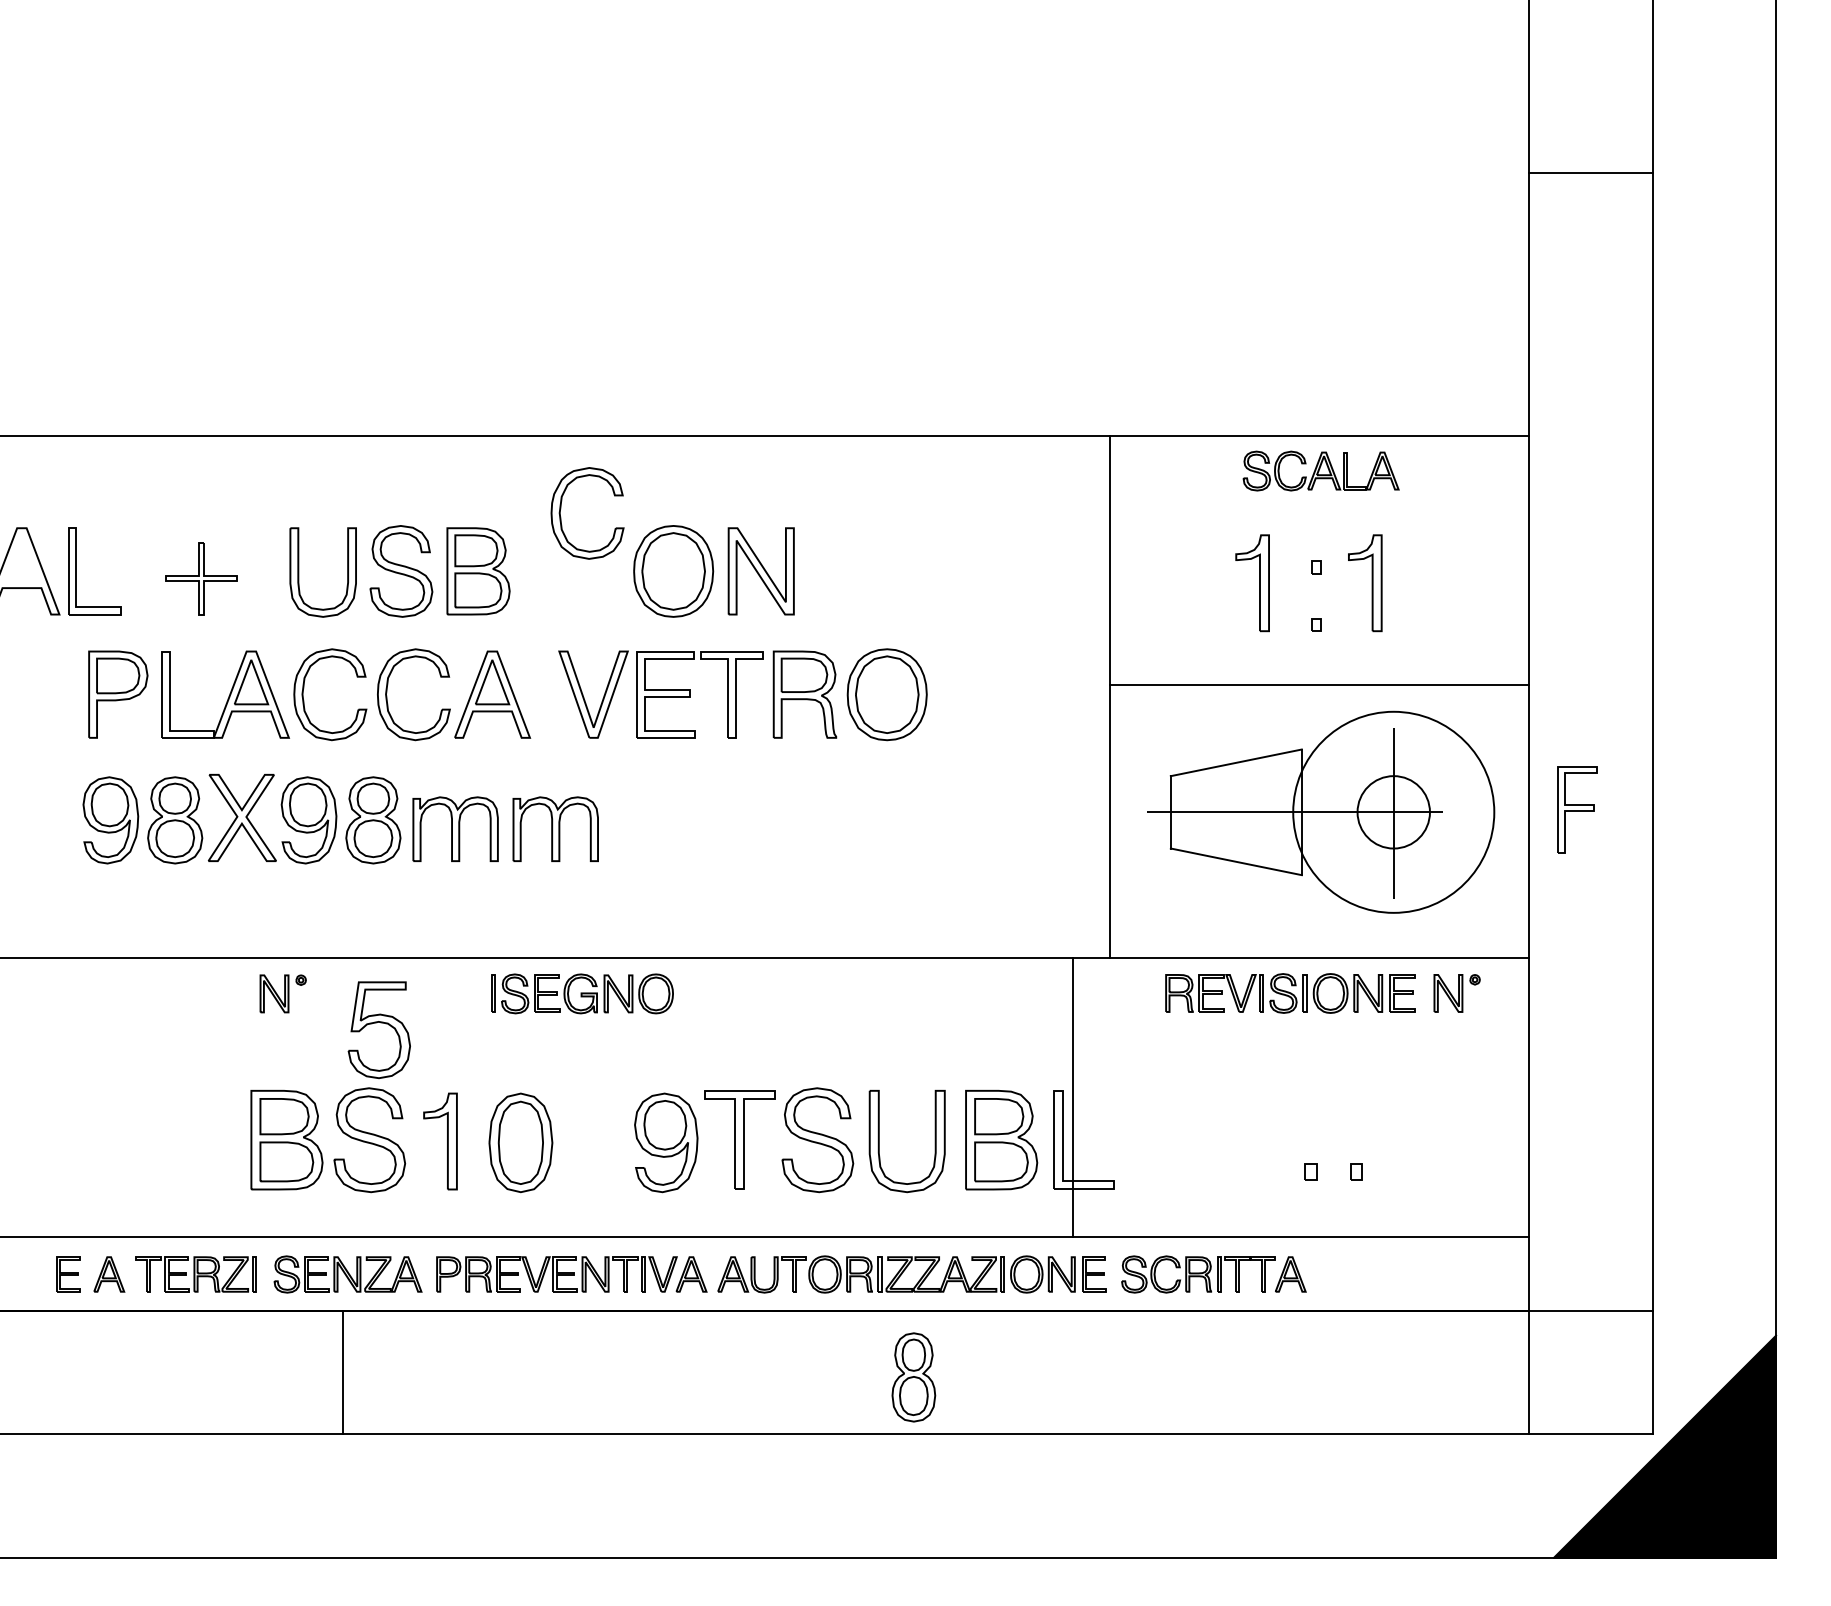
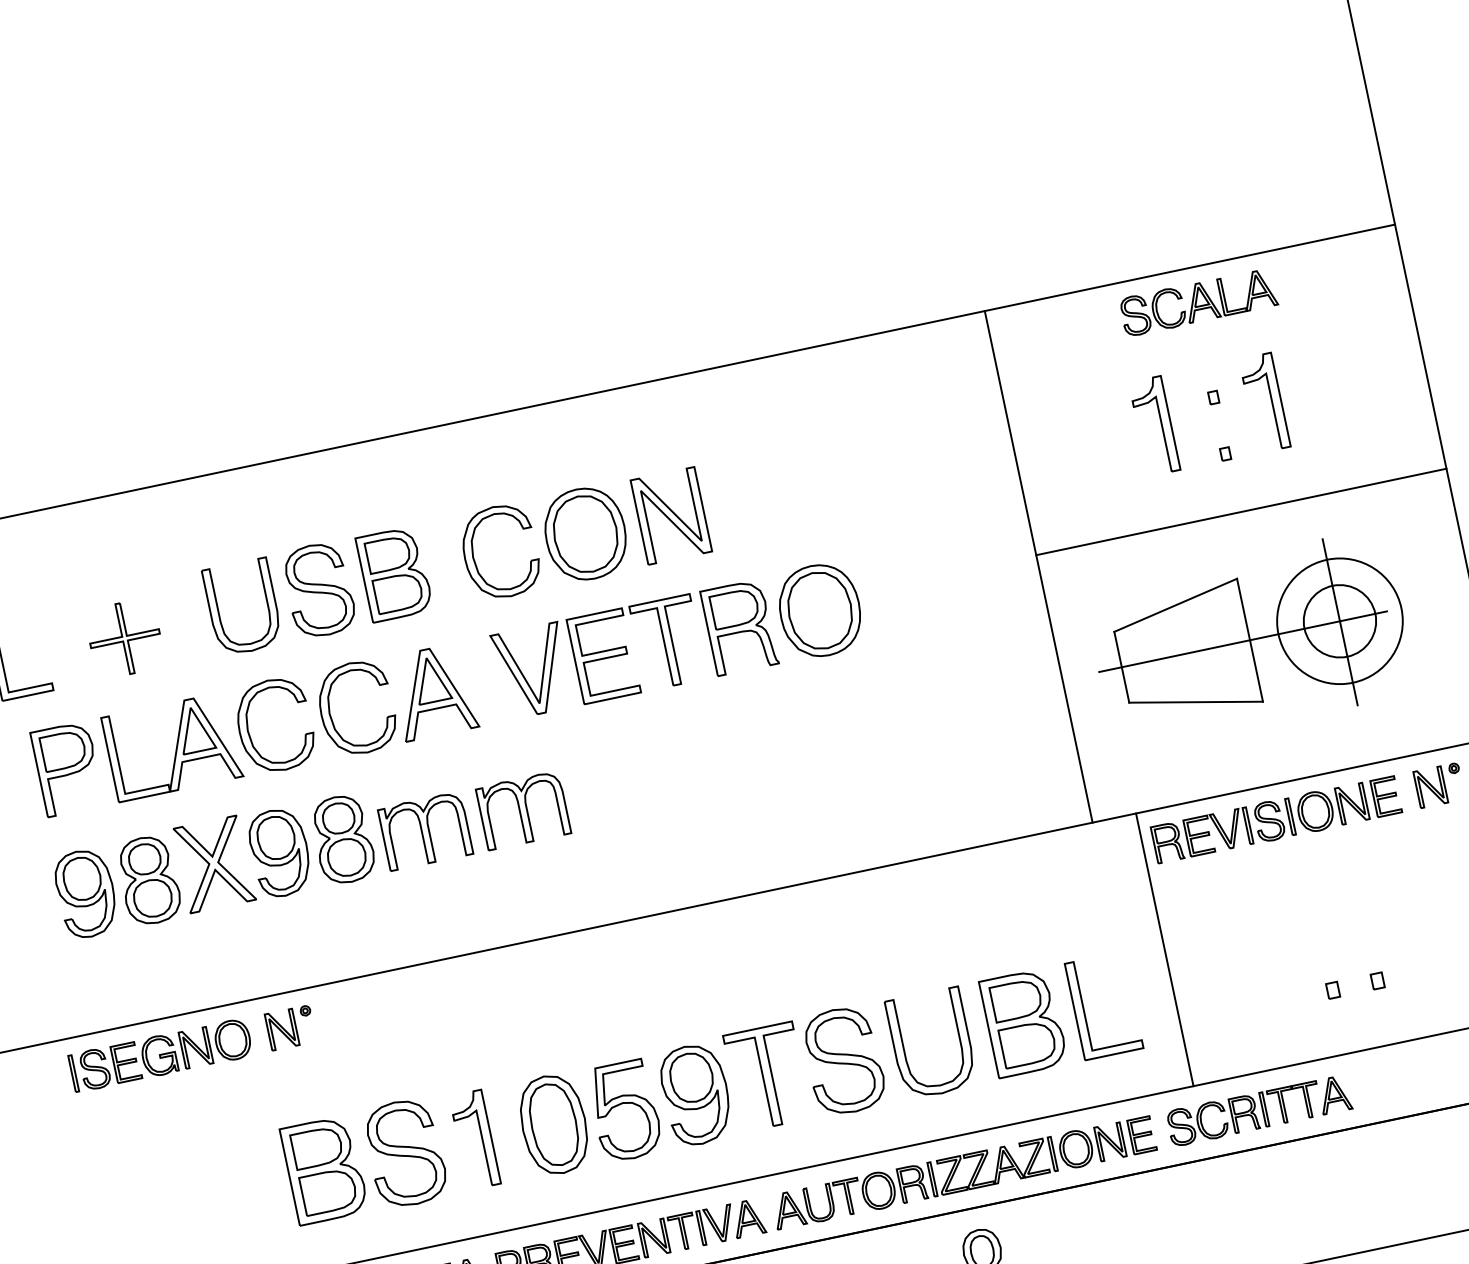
part: (561, 509) -> (474, 553), moved
circle: (1393, 812) -> (1339, 621), size x0.62
part: (582, 993) -> (160, 1054), moved
part: (376, 1023) -> (621, 1105), moved
line: (1072, 1097) -> (1164, 949), moved

